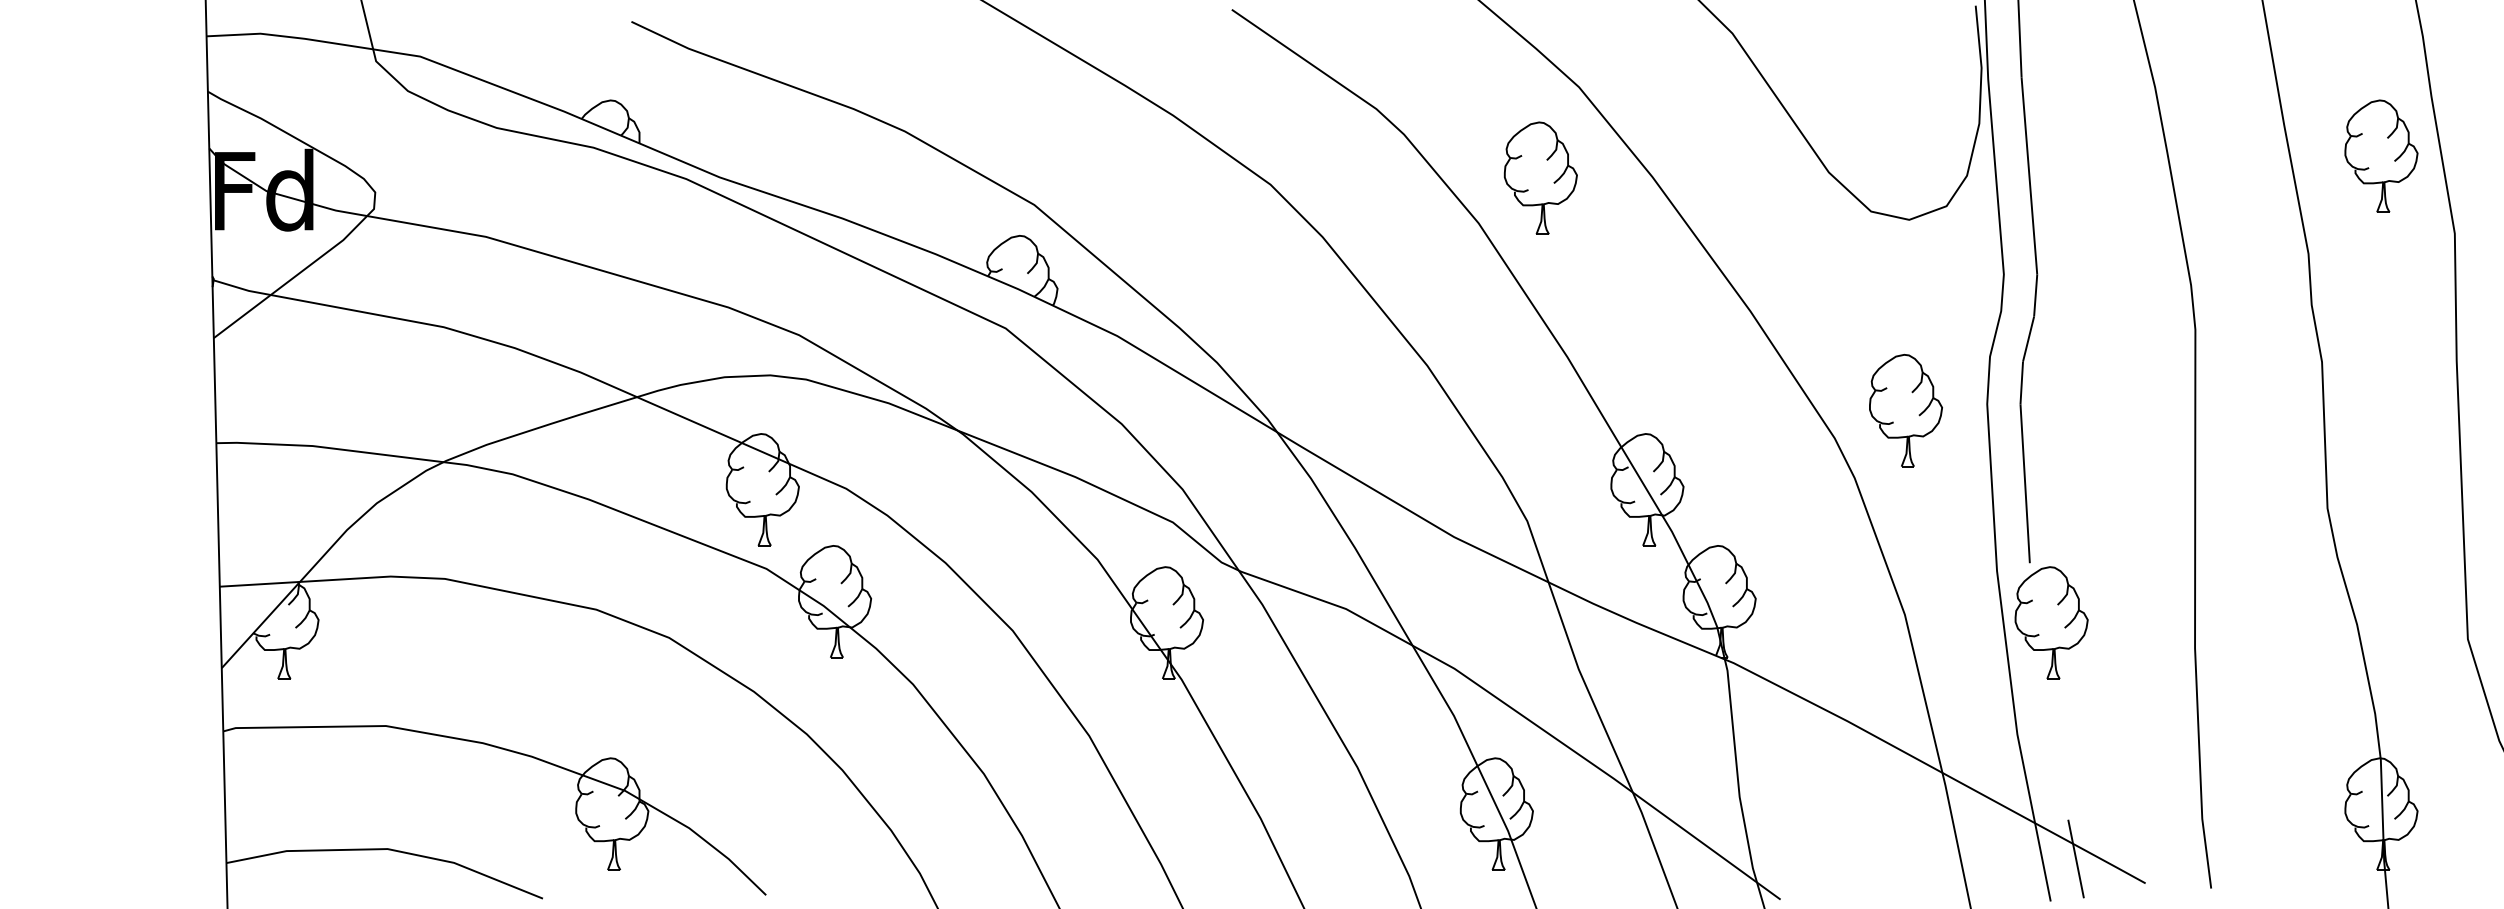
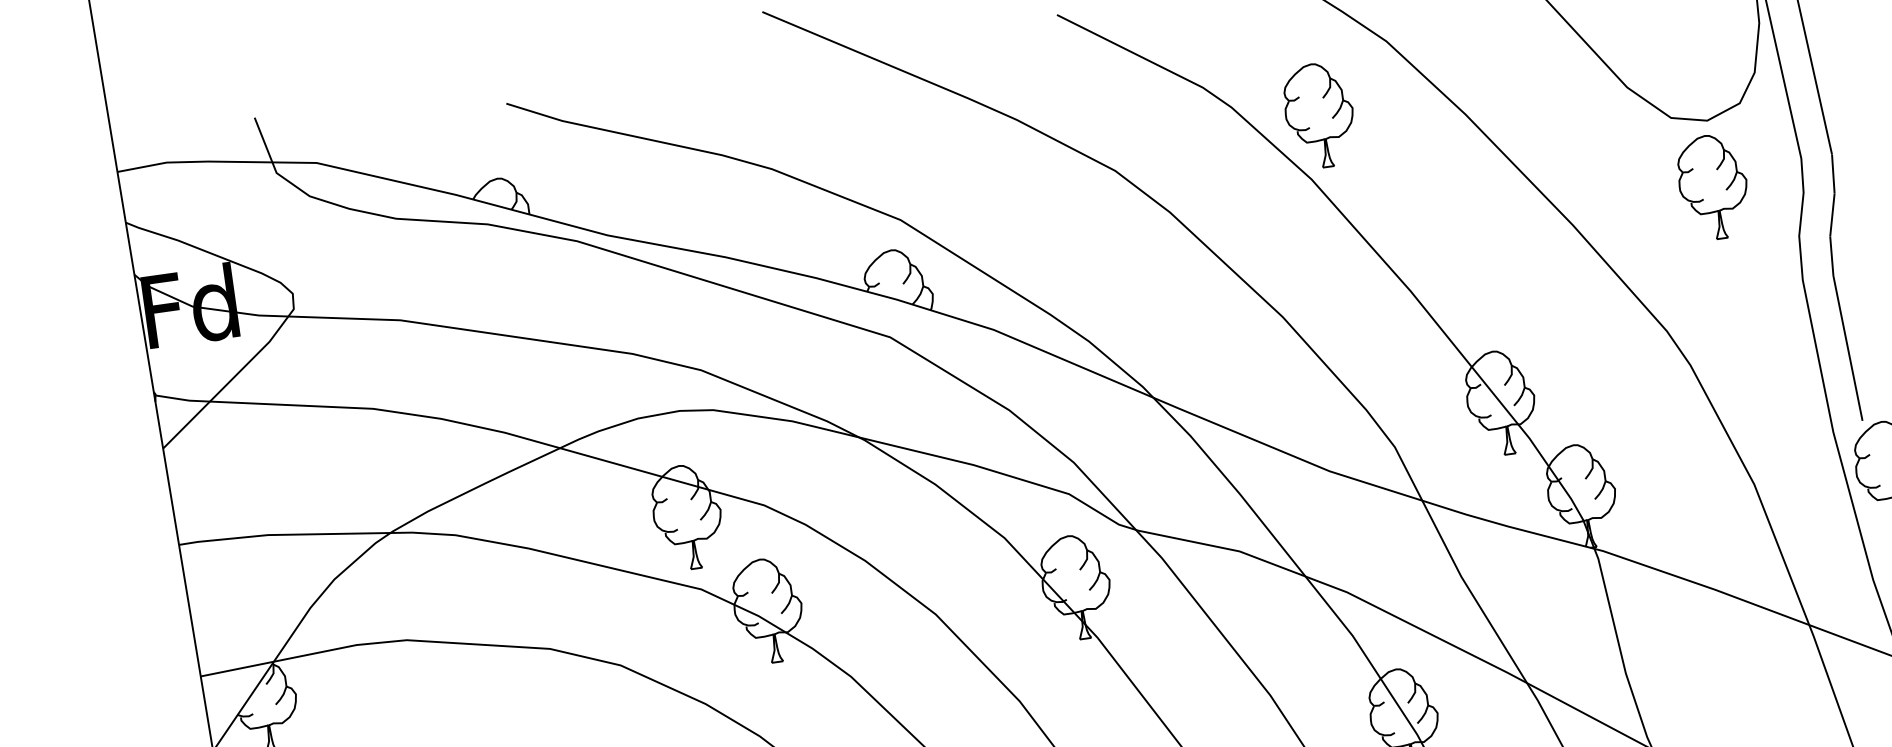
part: (1540, 177) -> (1319, 114), moved
part: (1905, 410) -> (1713, 187), moved

